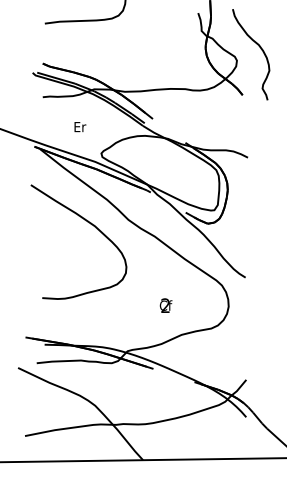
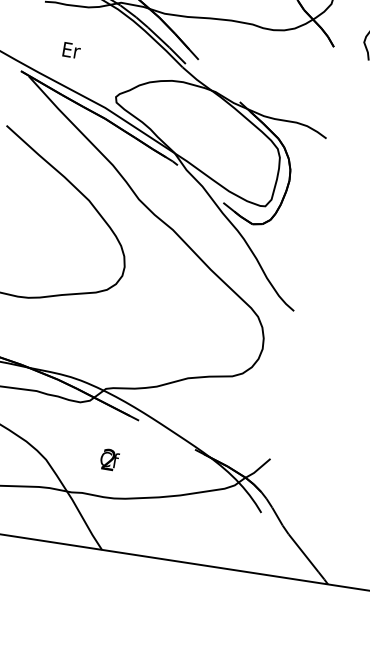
text: (80, 127) -> (71, 51), moved
text: (165, 305) -> (108, 459), moved

